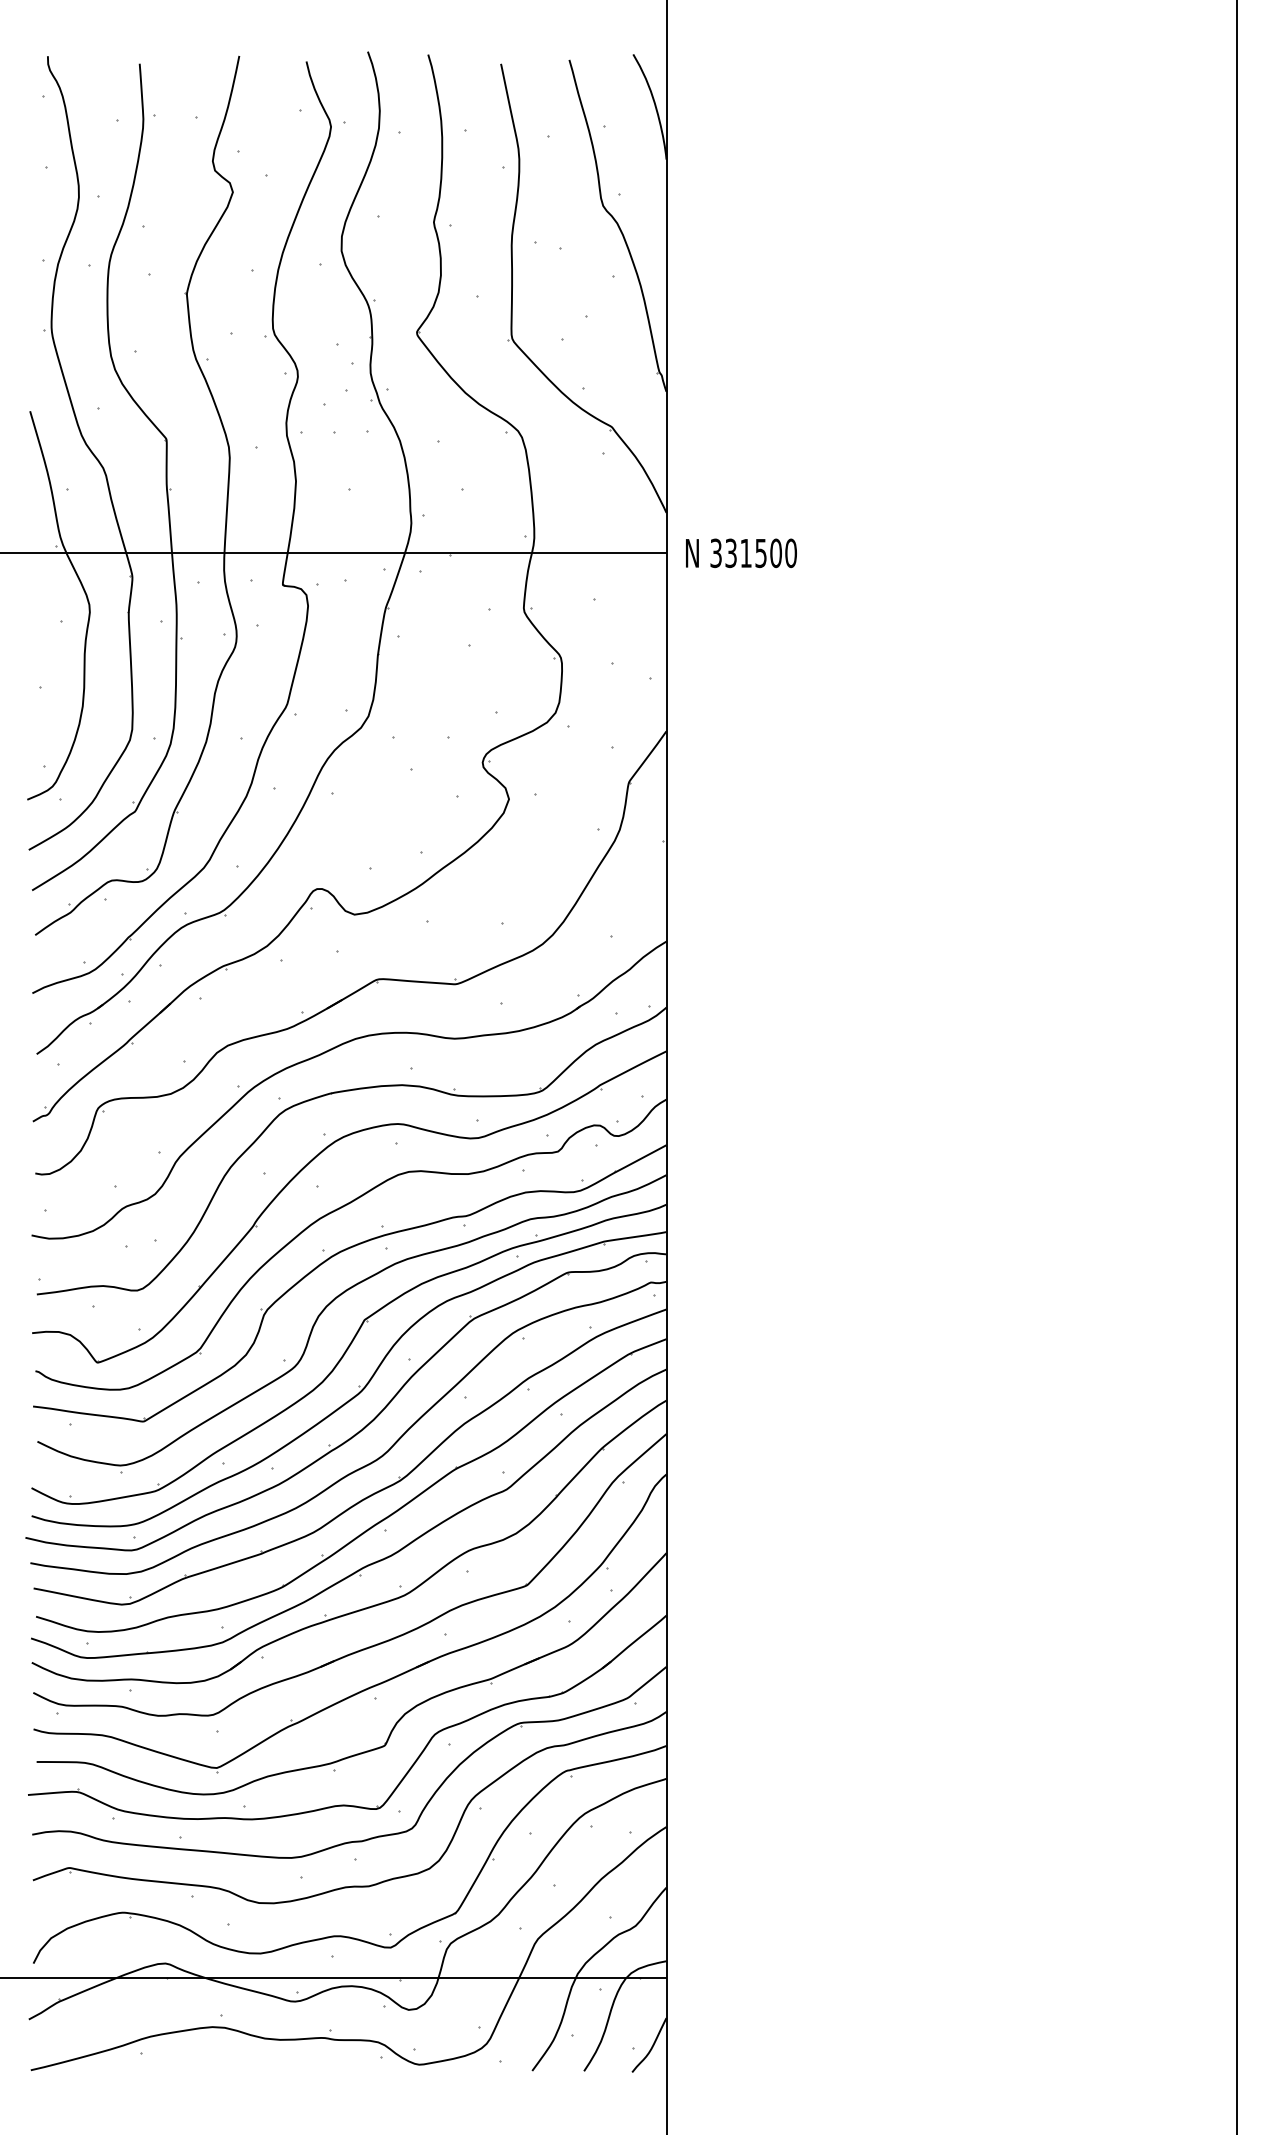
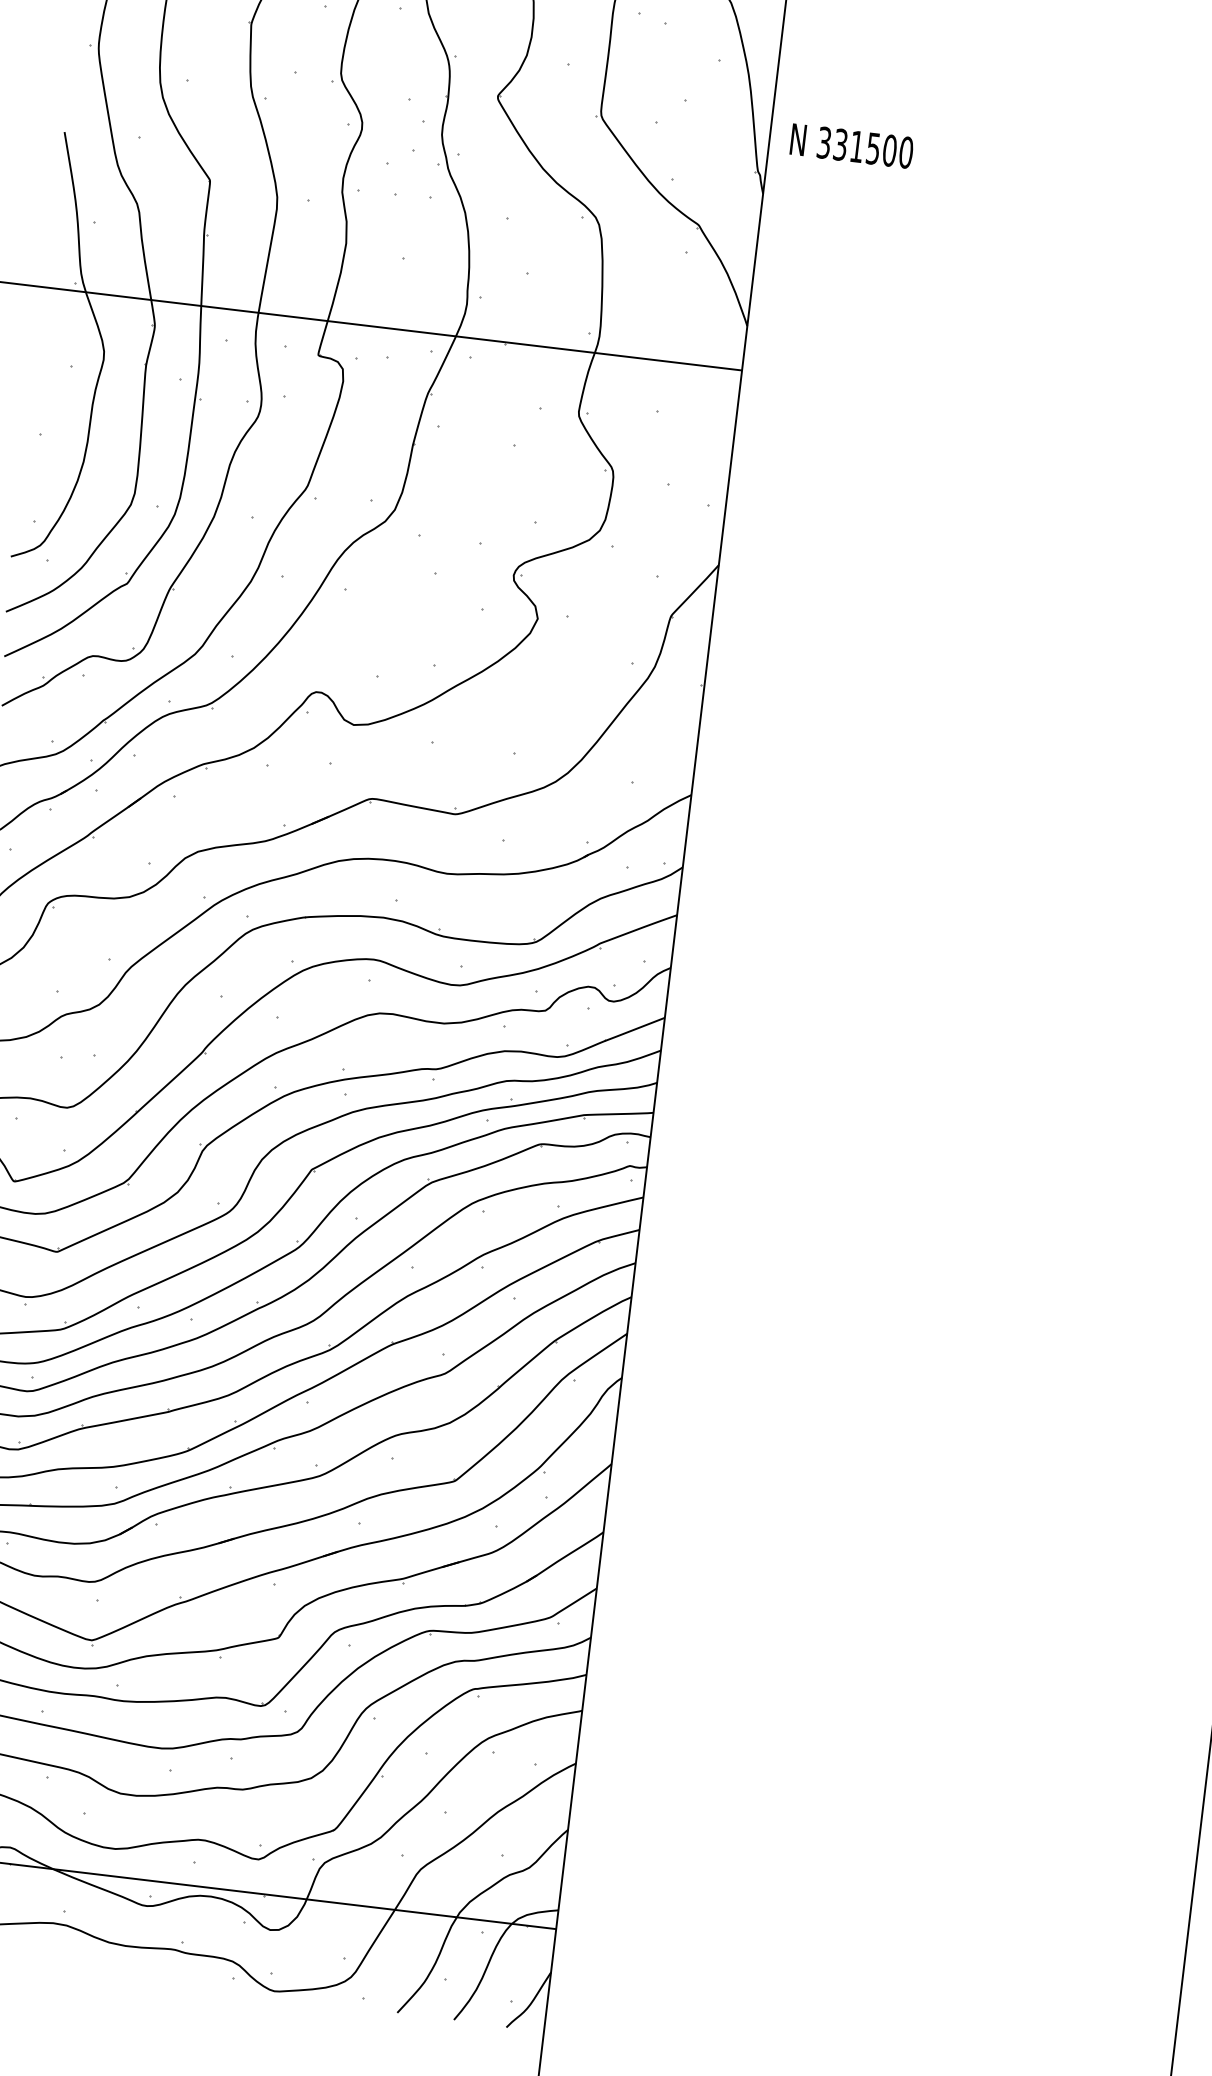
text: (741, 552) -> (852, 145), moved

